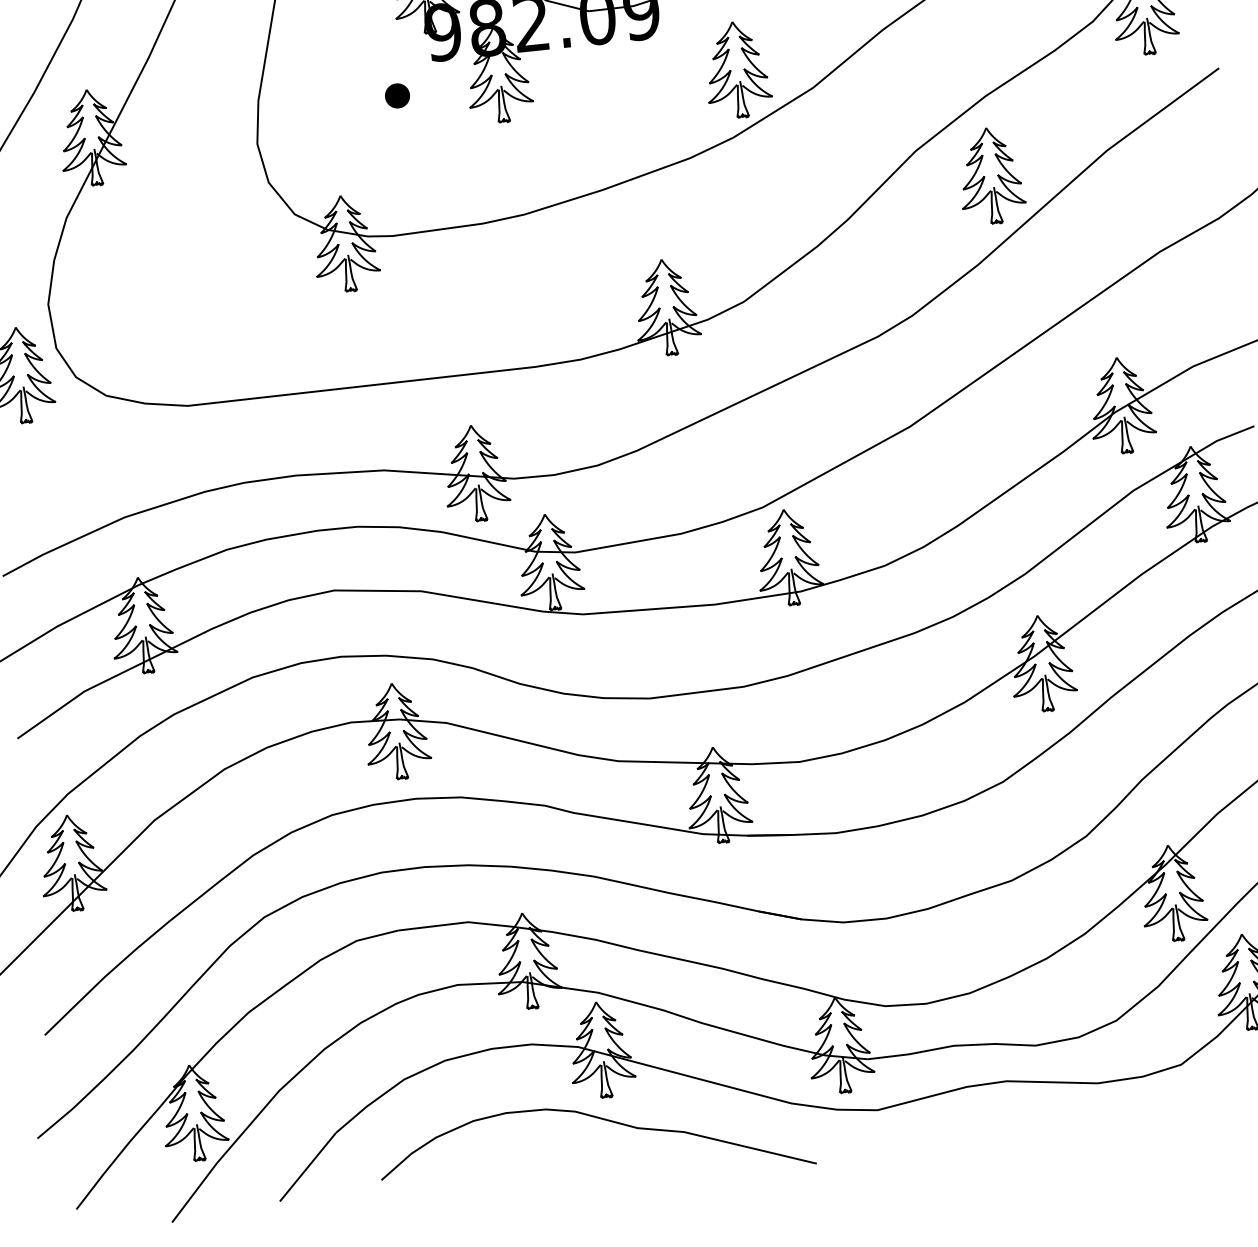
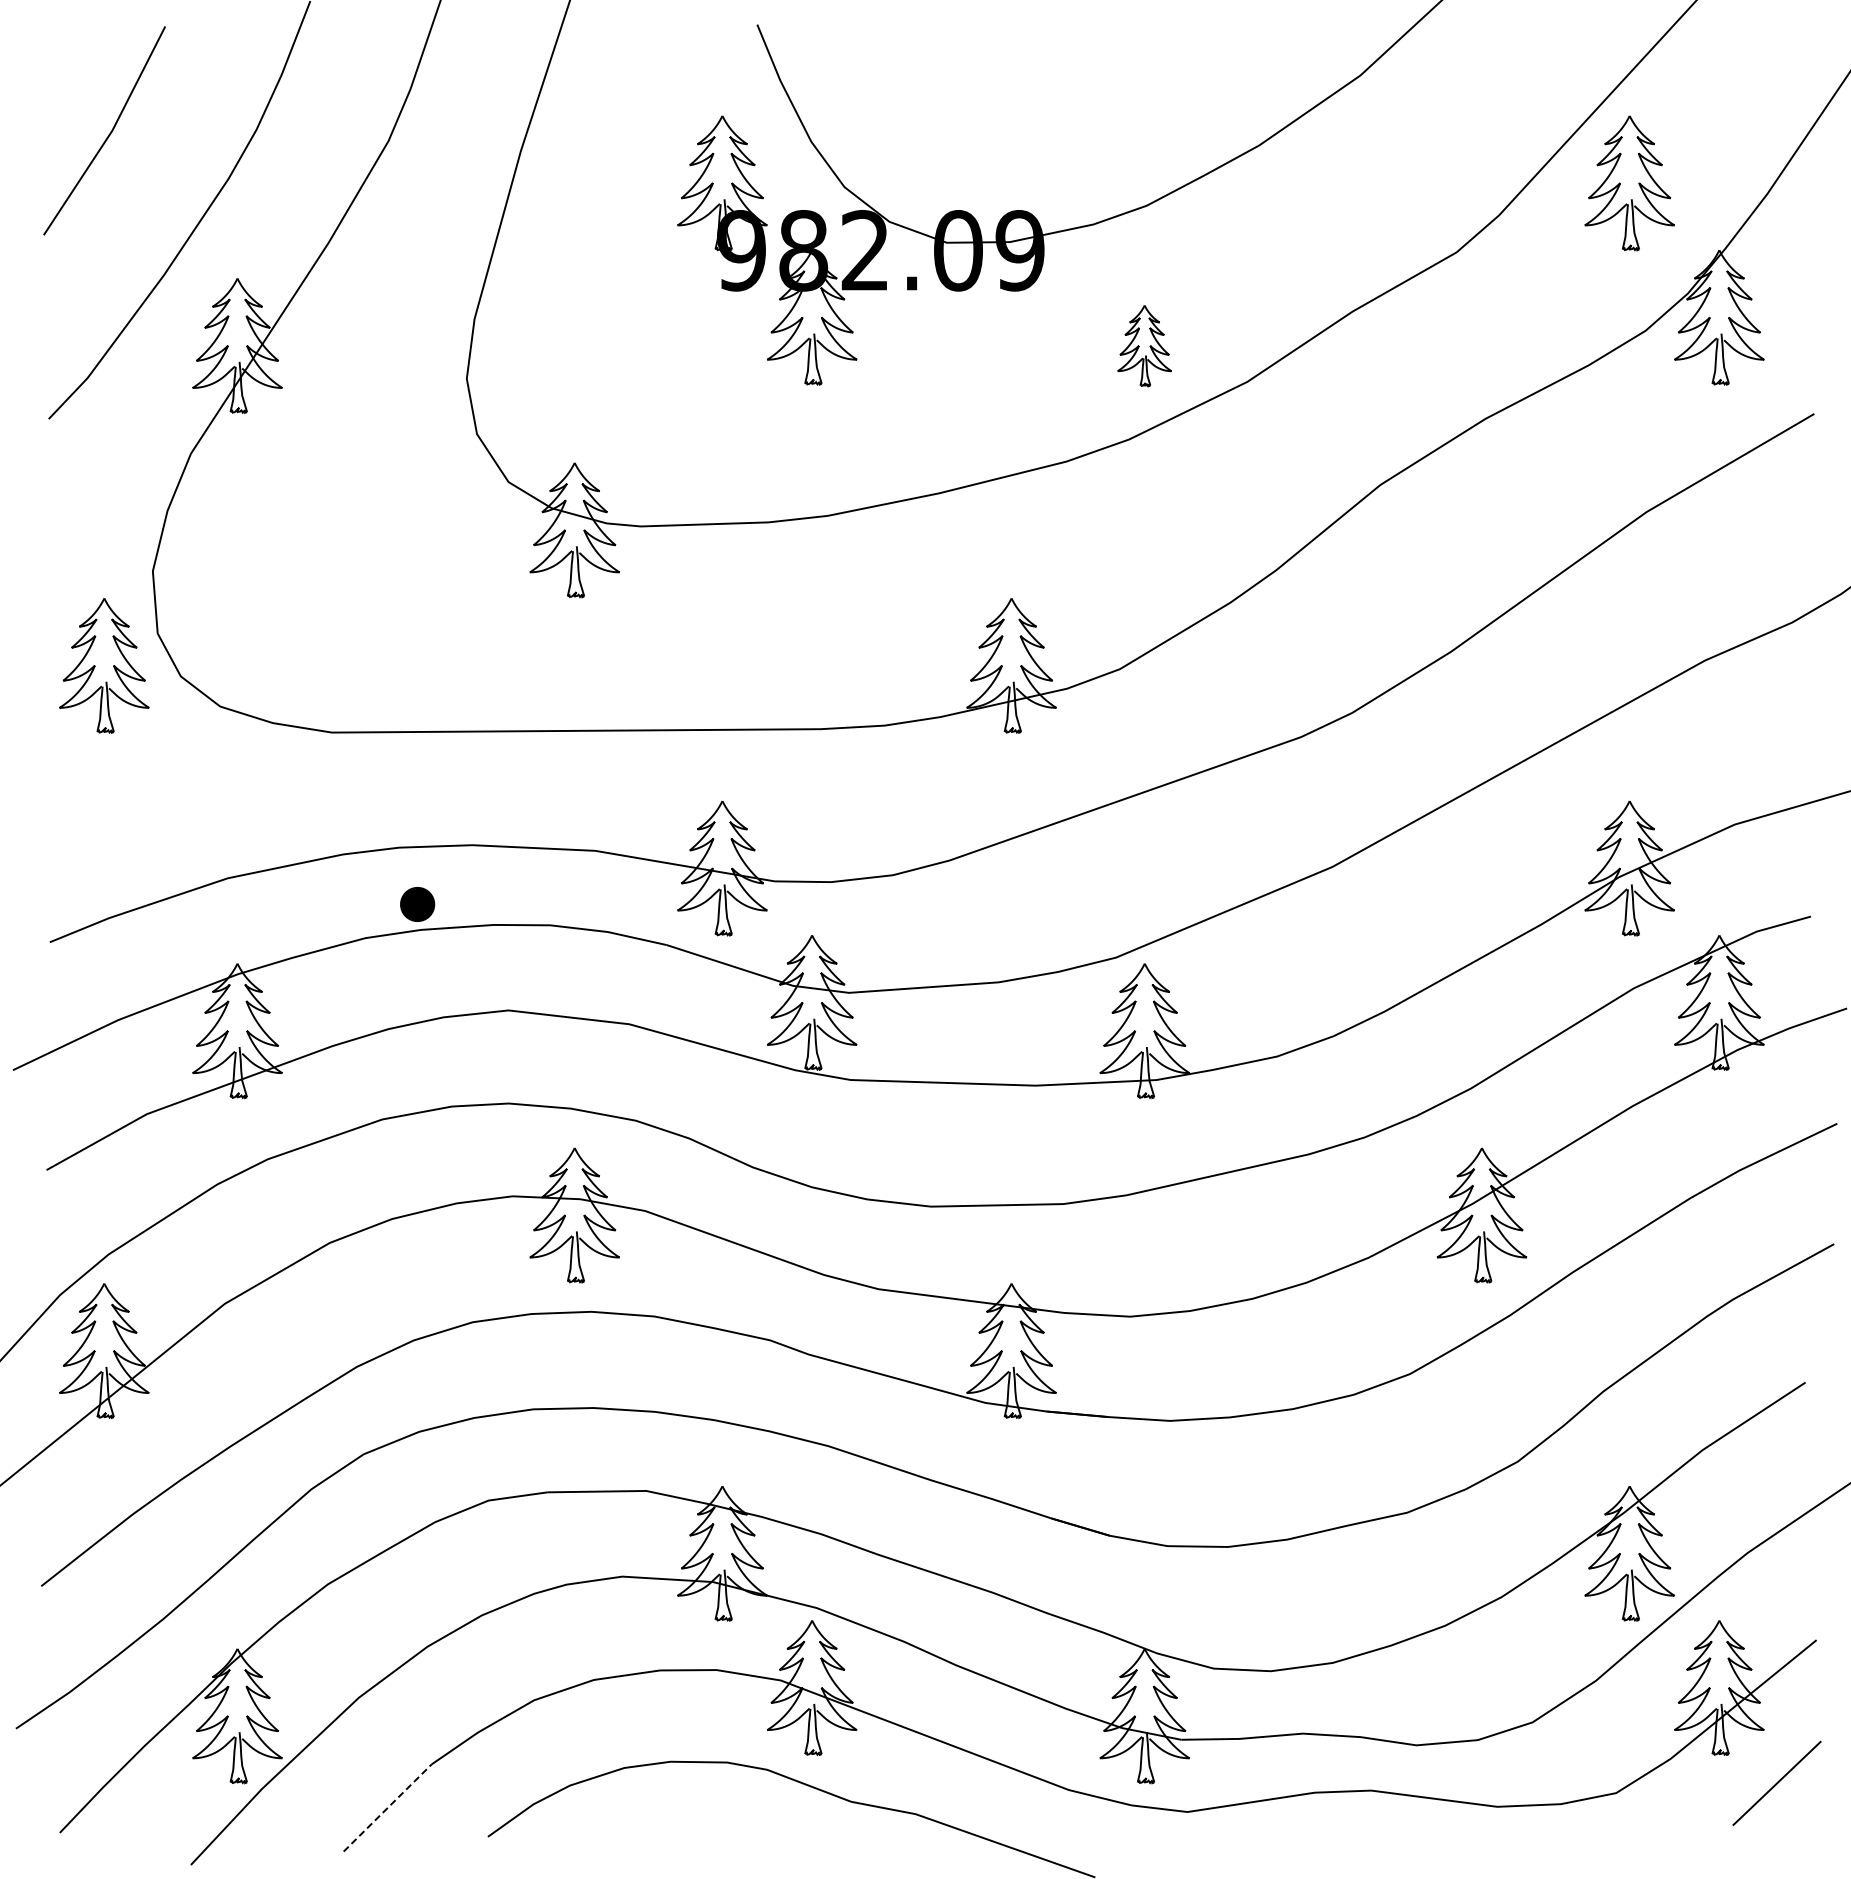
part: (737, 69) -> (1144, 345), size x0.6
part: (397, 95) -> (417, 904), moved
part: (990, 176) -> (1481, 530), removed
line: (308, 1166) -> (388, 1807), solid -> dashed

